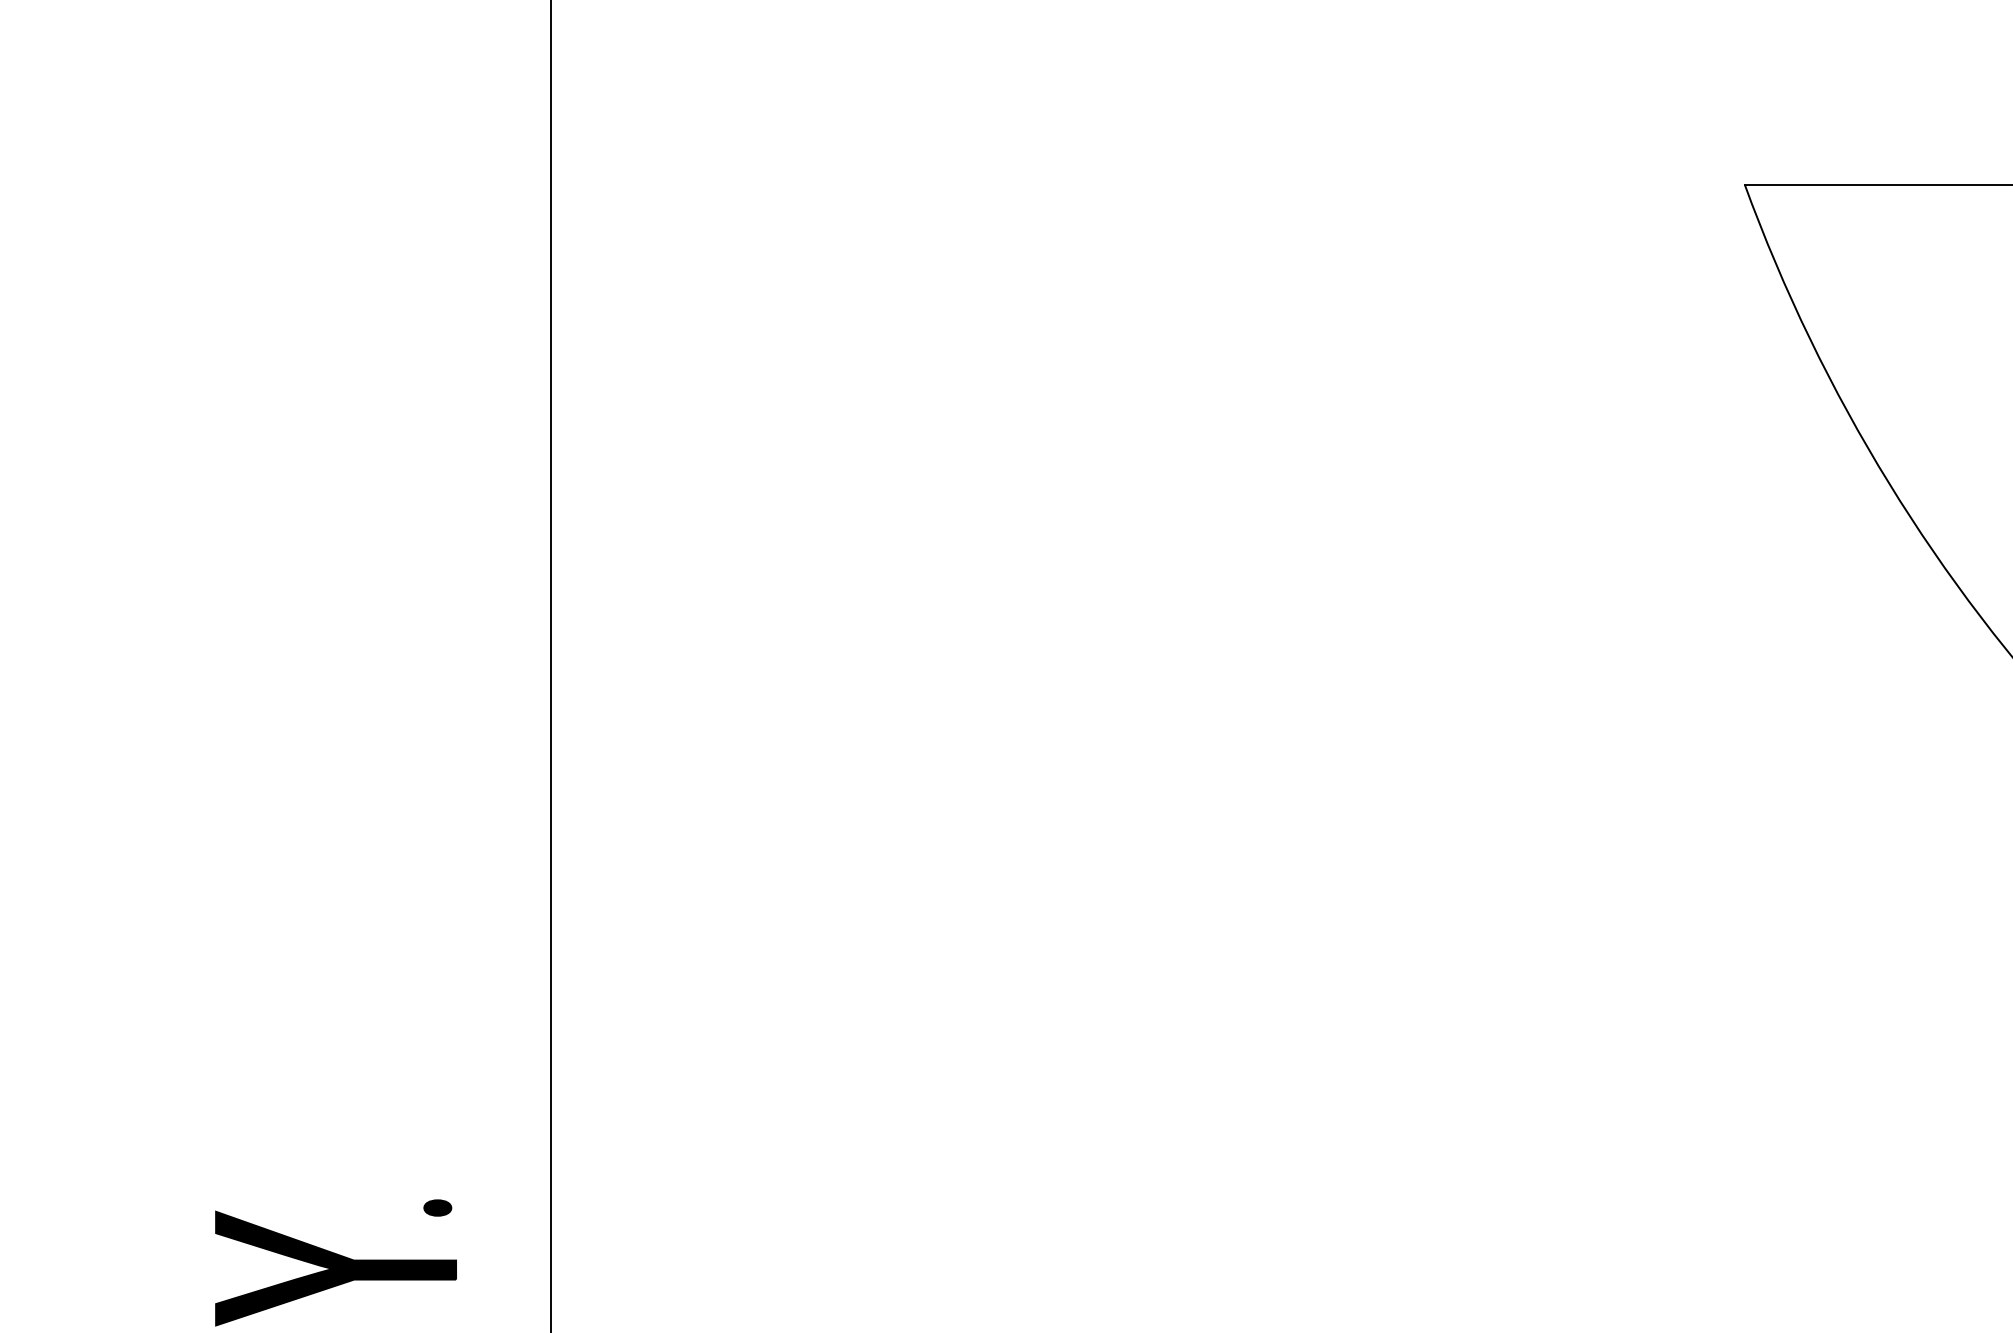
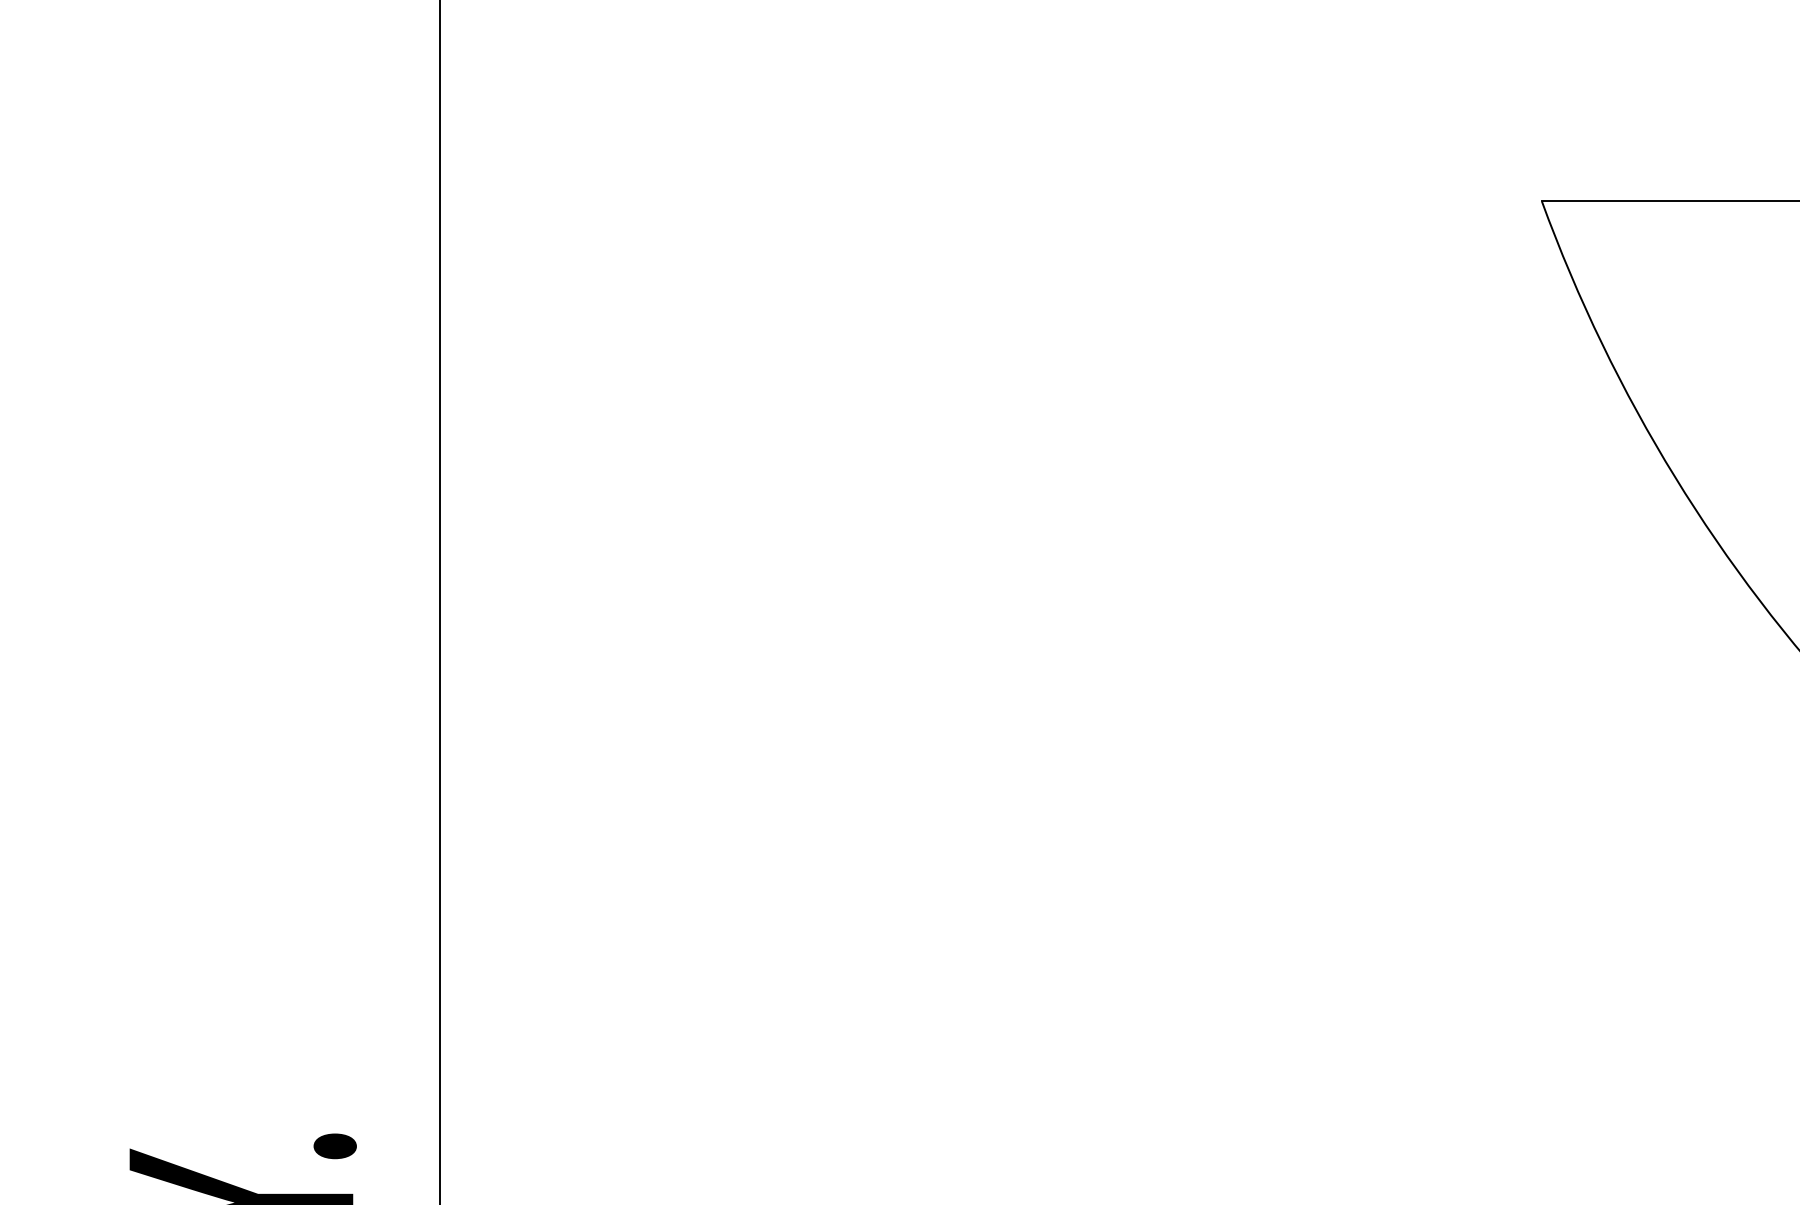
part: (437, 1207) -> (335, 1145), size x1.67

